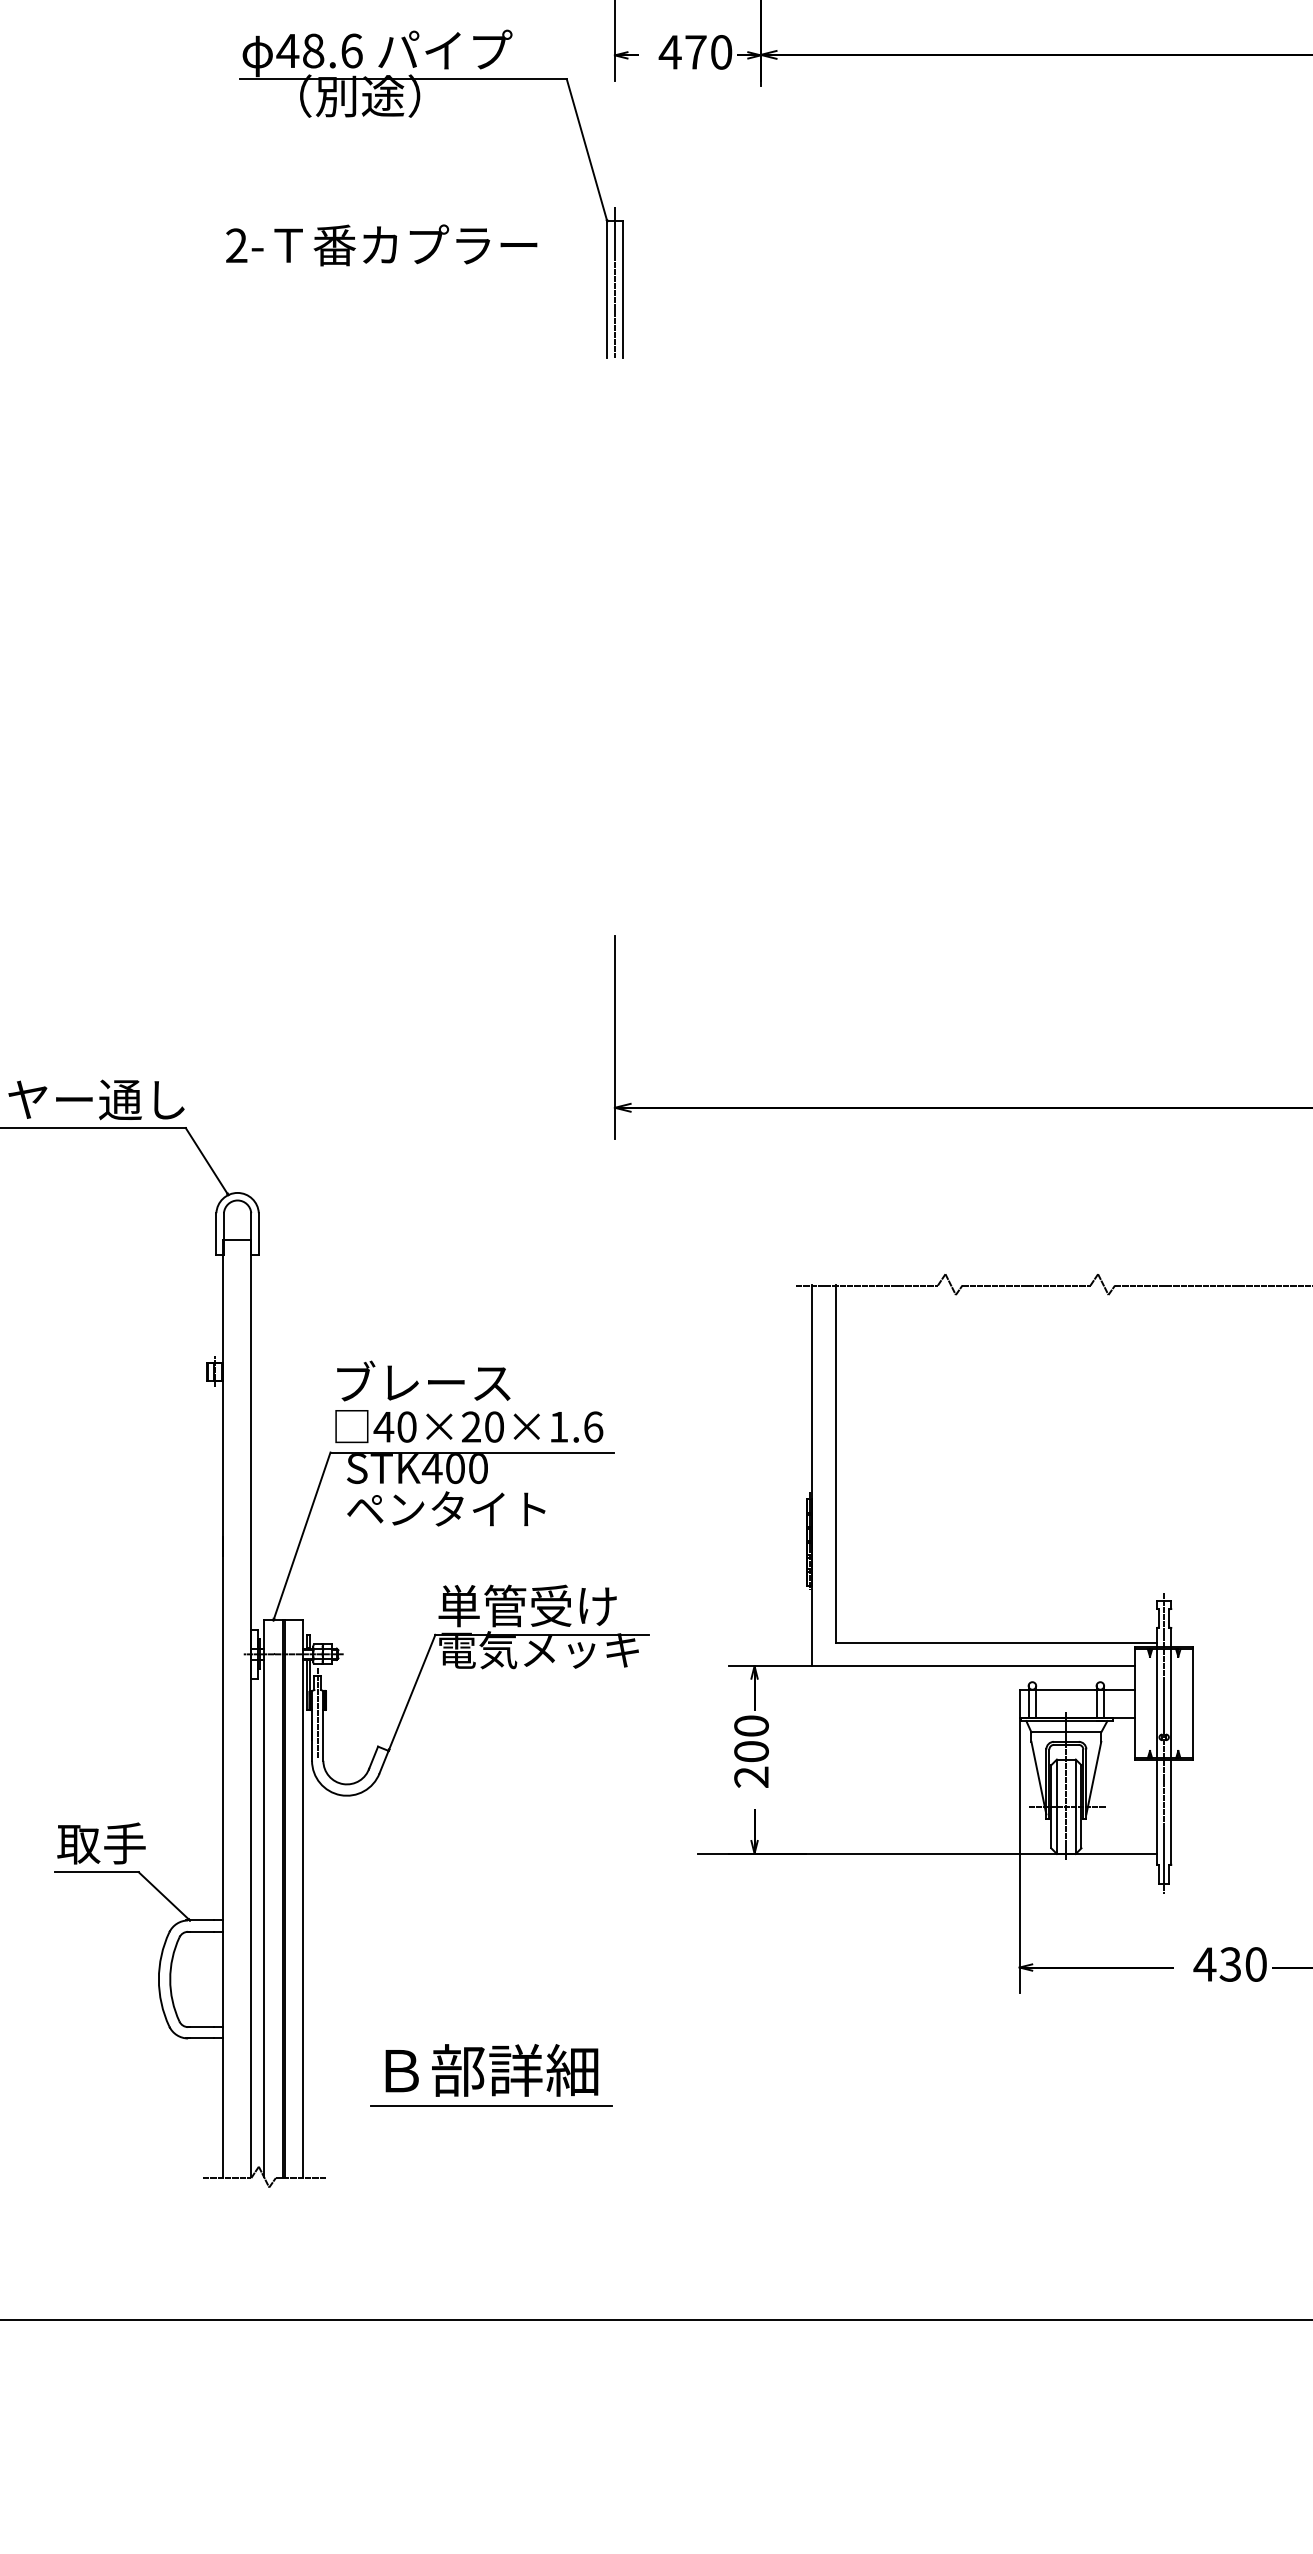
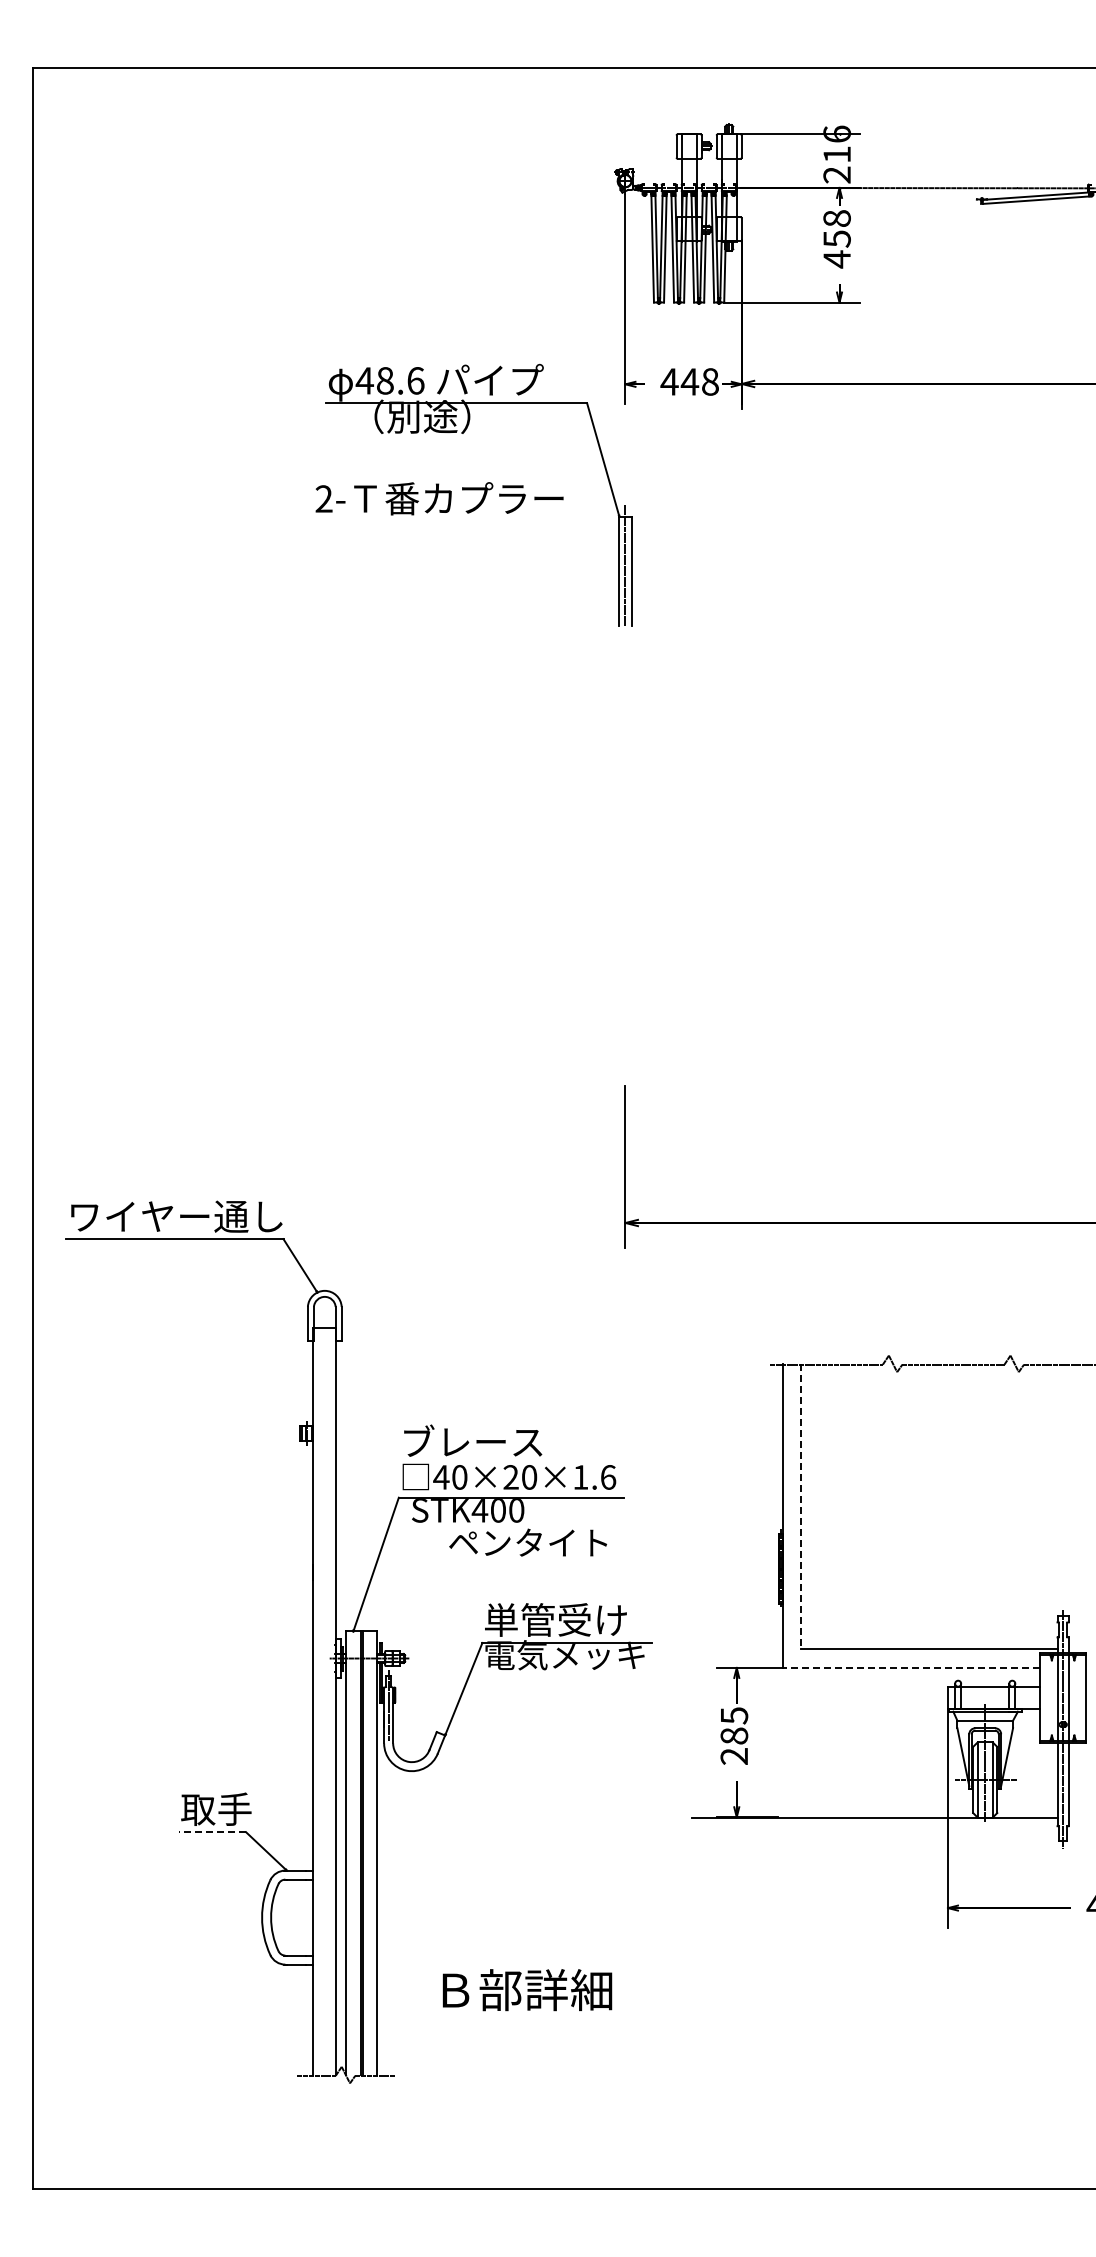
text: (707, 51) -> (699, 381), 470 -> 448
text: (381, 245) -> (439, 498), moved
line: (835, 1463) -> (801, 1506), solid -> dashed
text: (445, 1508) -> (527, 1542), moved
line: (973, 1665) -> (911, 1667), solid -> dashed
text: (751, 1738) -> (734, 1725), 200 -> 285
line: (96, 1872) -> (212, 1832), solid -> dashed
line: (490, 2106) -> (526, 2018), removed

